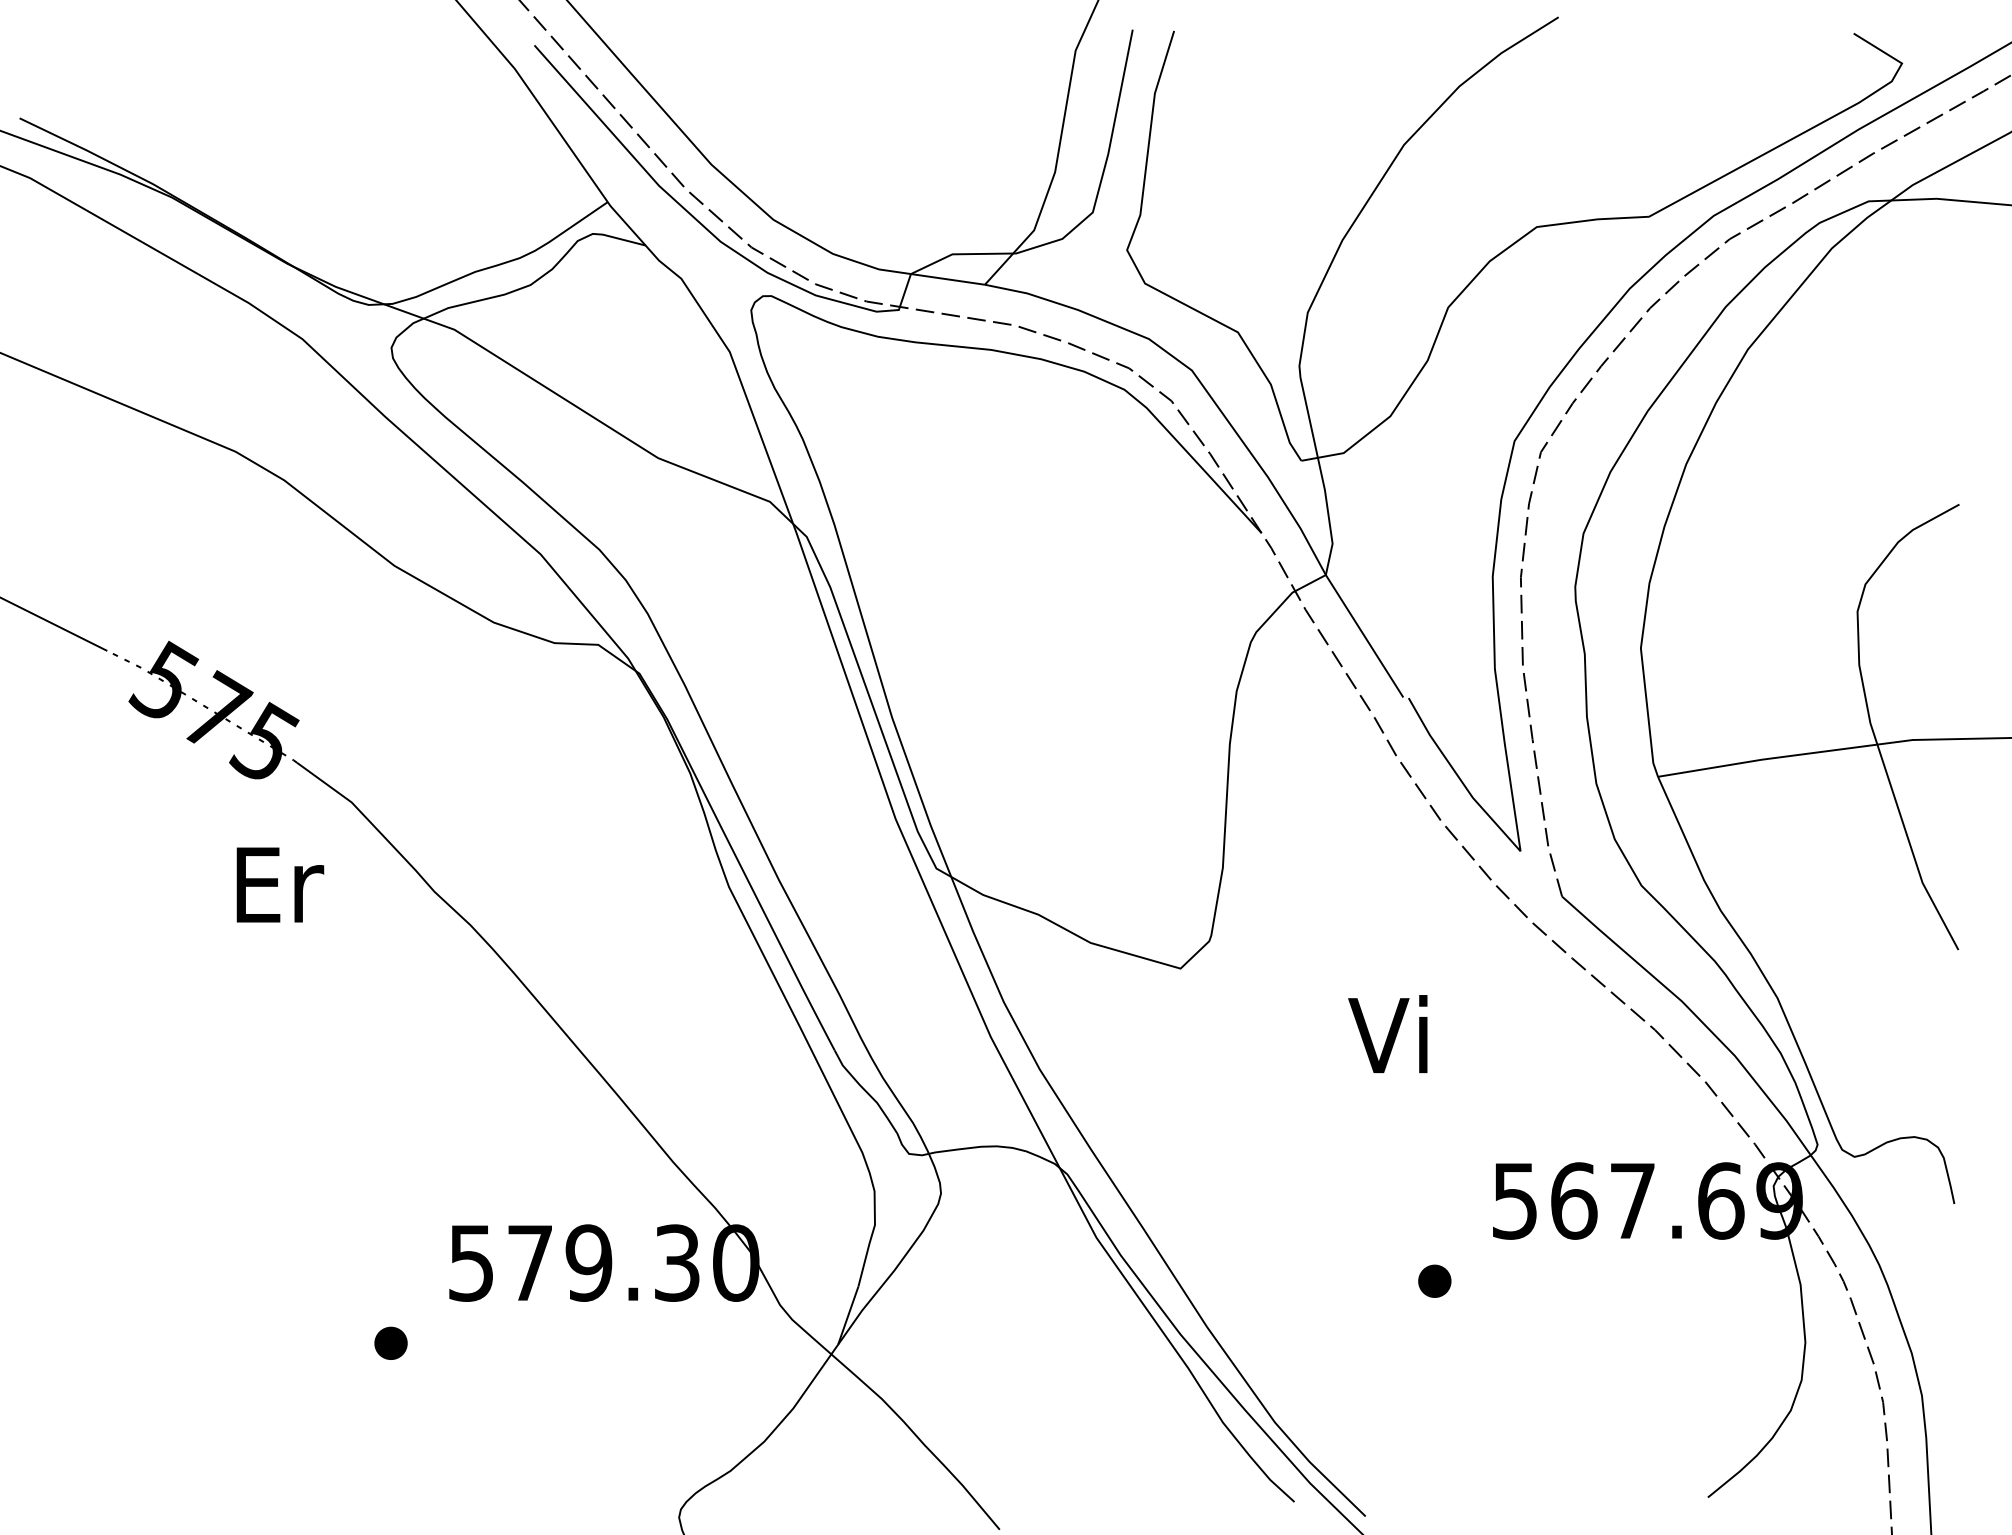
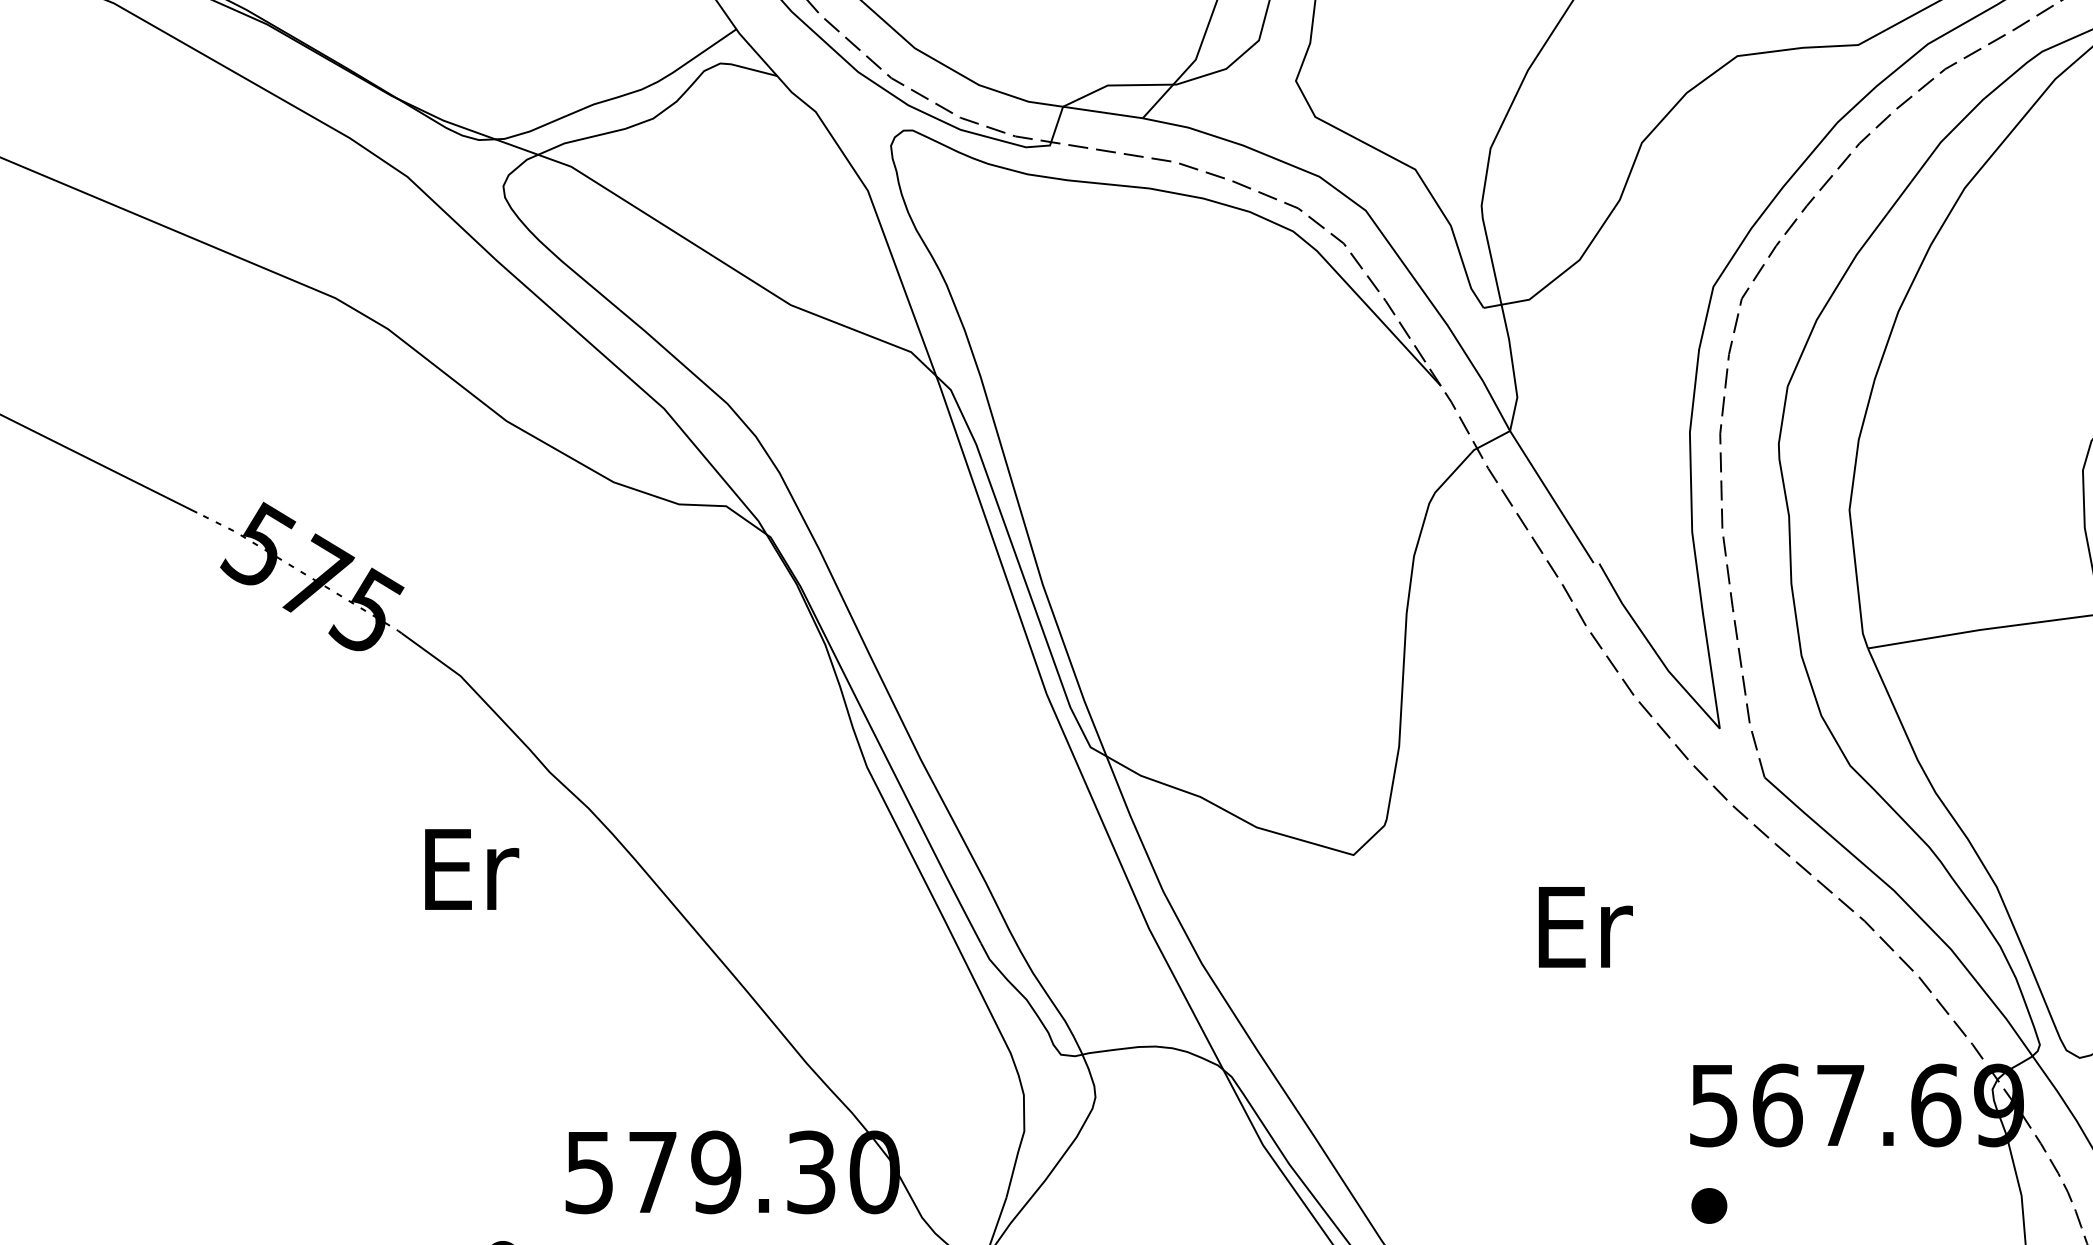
text: (280, 884) -> (472, 868), moved
text: (1393, 1034) -> (1582, 926), Vi -> Er
part: (1434, 1280) -> (1709, 1205), moved

